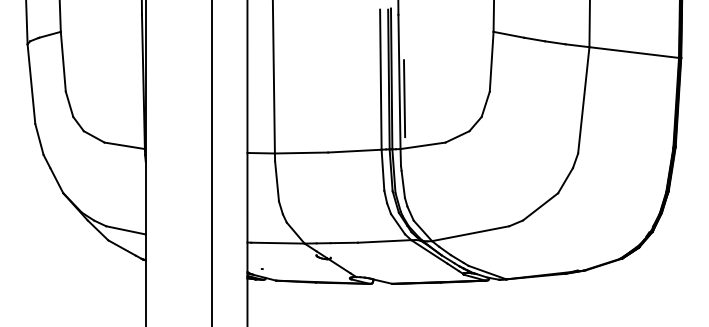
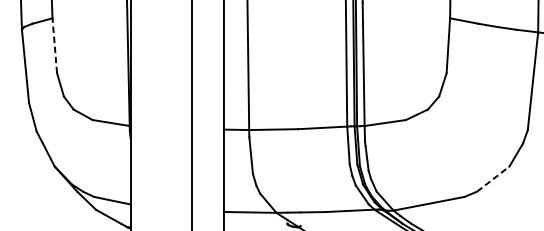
line: (63, 61) -> (54, 45), solid -> dashed
line: (404, 98) -> (368, 79), removed
line: (540, 206) -> (493, 178), solid -> dashed

